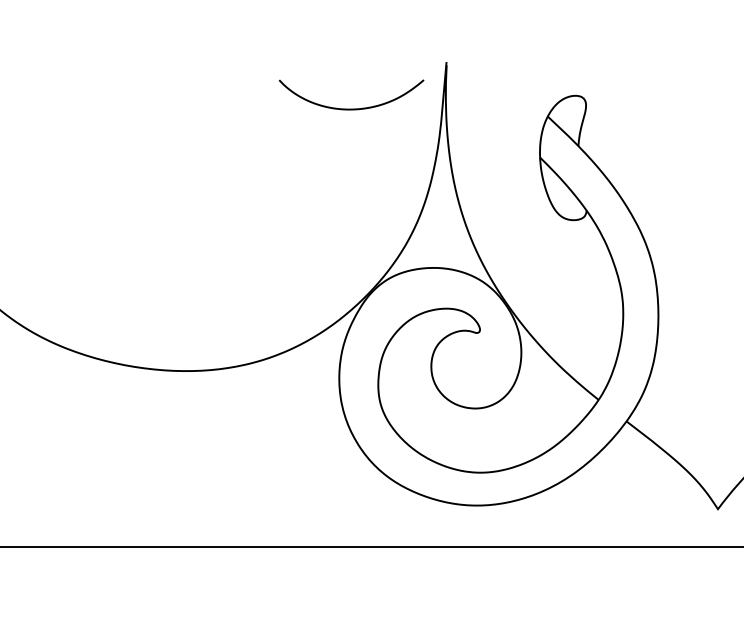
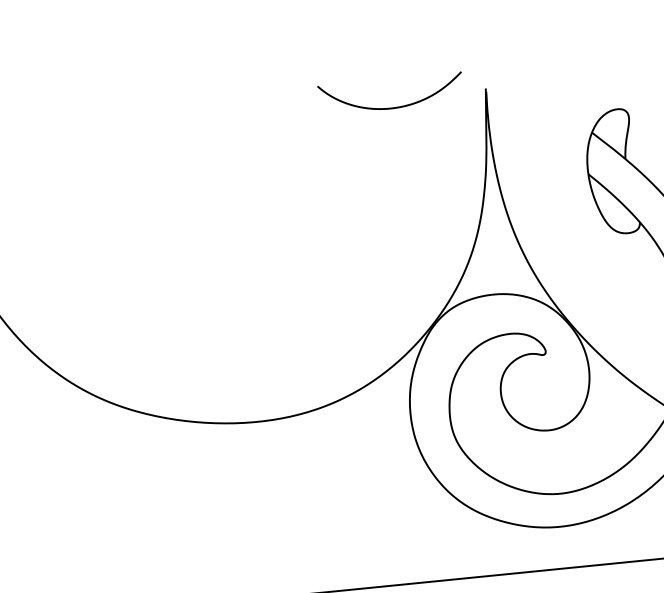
curve: (351, 108) -> (392, 107), moved

